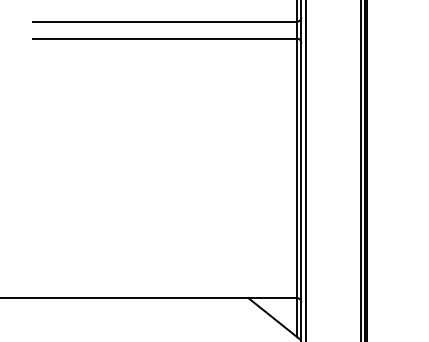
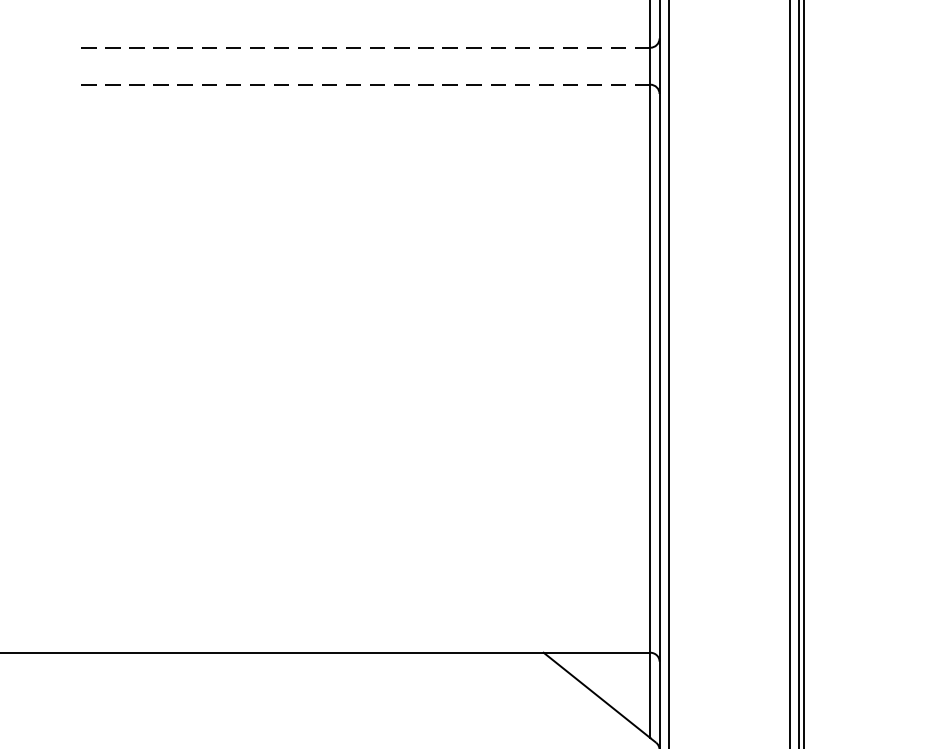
line: (165, 21) -> (362, 47), solid -> dashed
line: (165, 38) -> (362, 84), solid -> dashed

